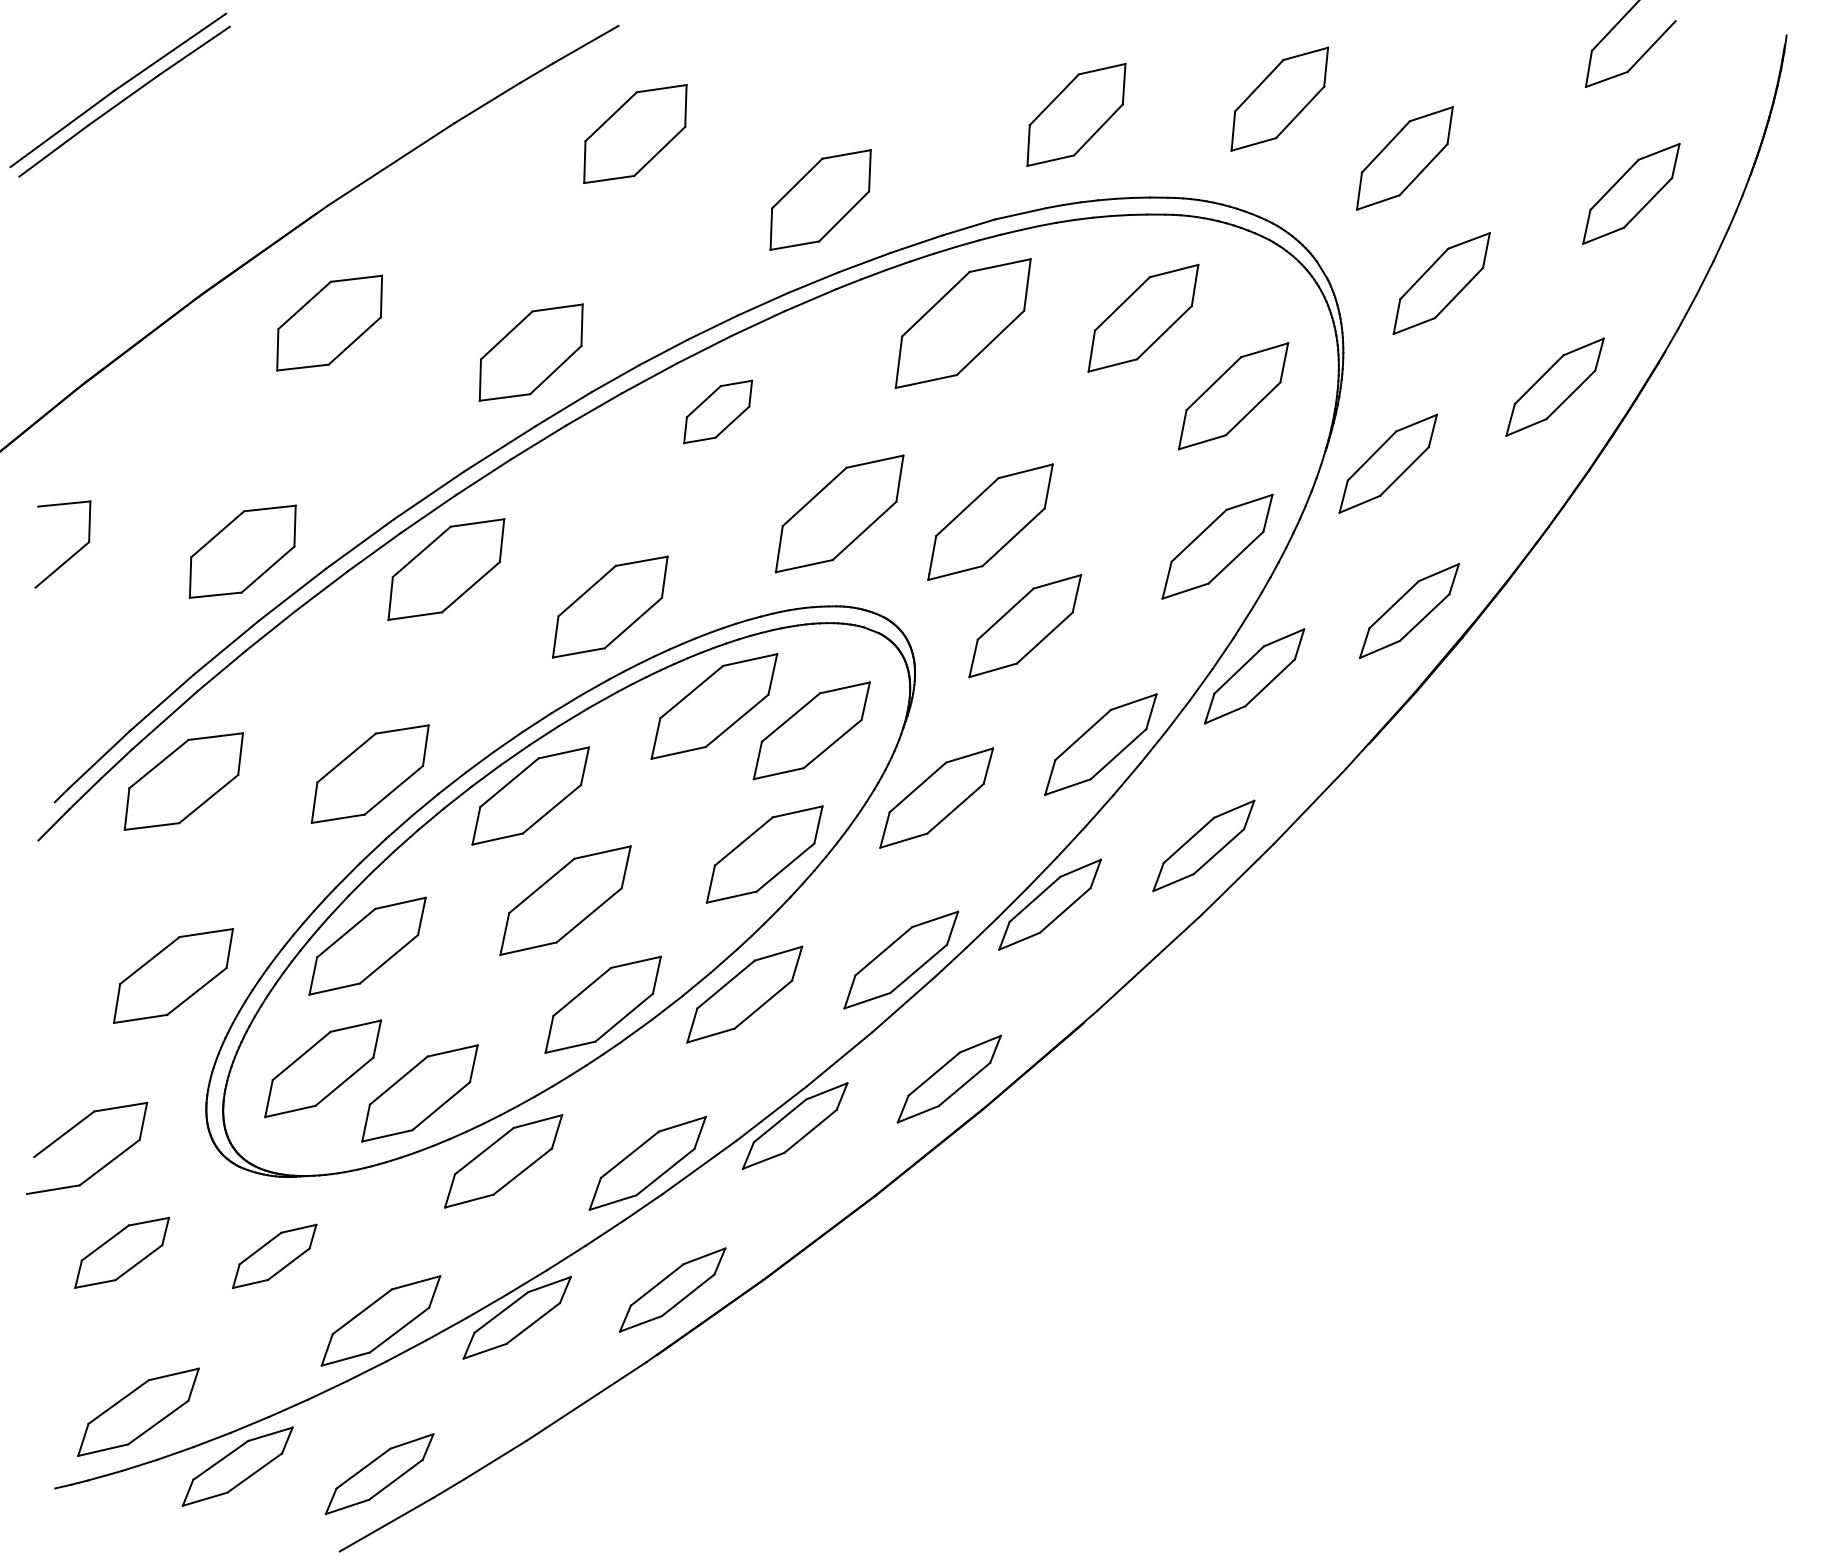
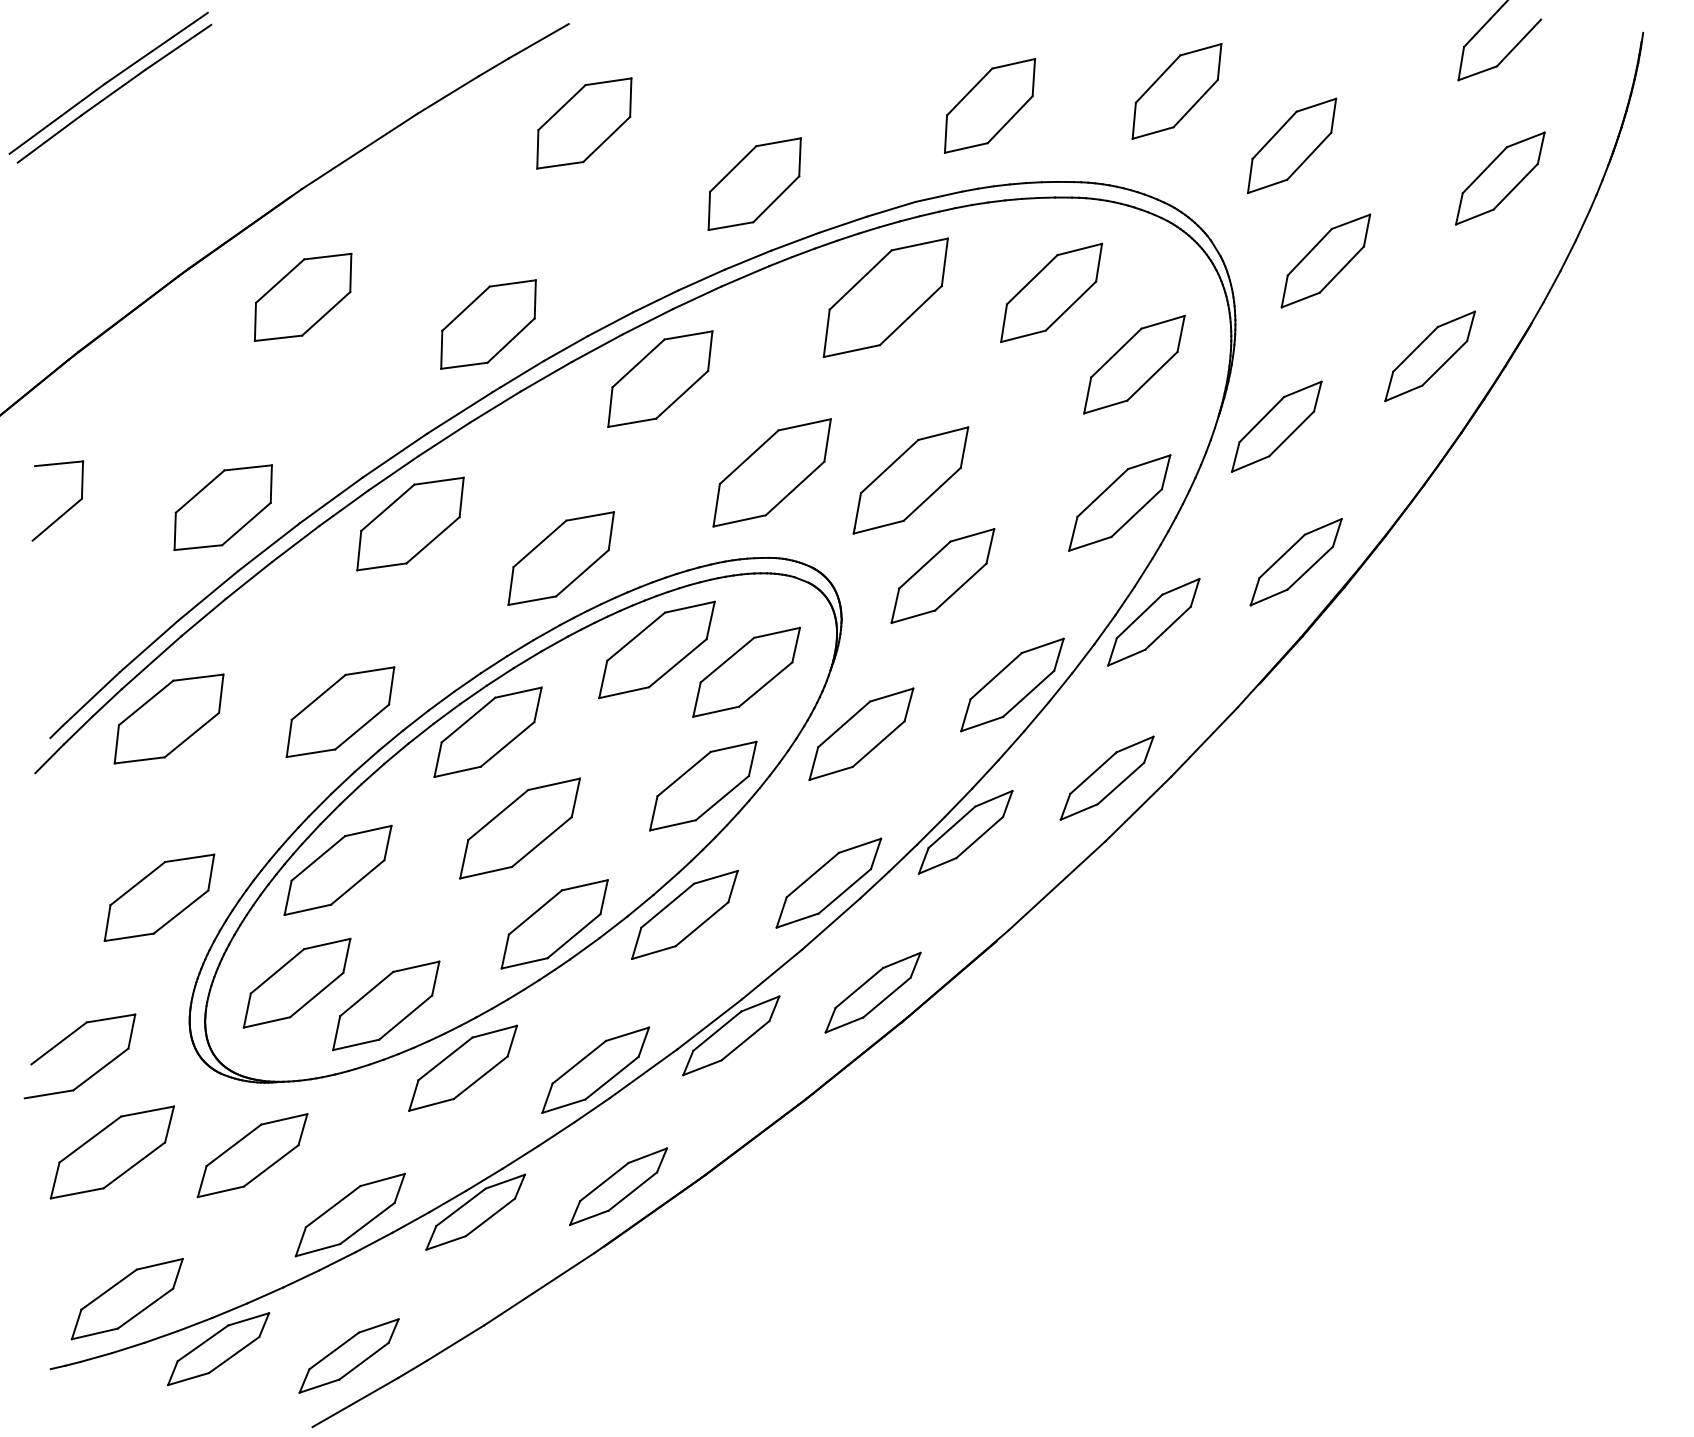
part: (718, 411) -> (660, 378), size x1.67
part: (121, 1252) -> (111, 1152), size x1.43
part: (274, 1256) -> (252, 1155), size x1.43

